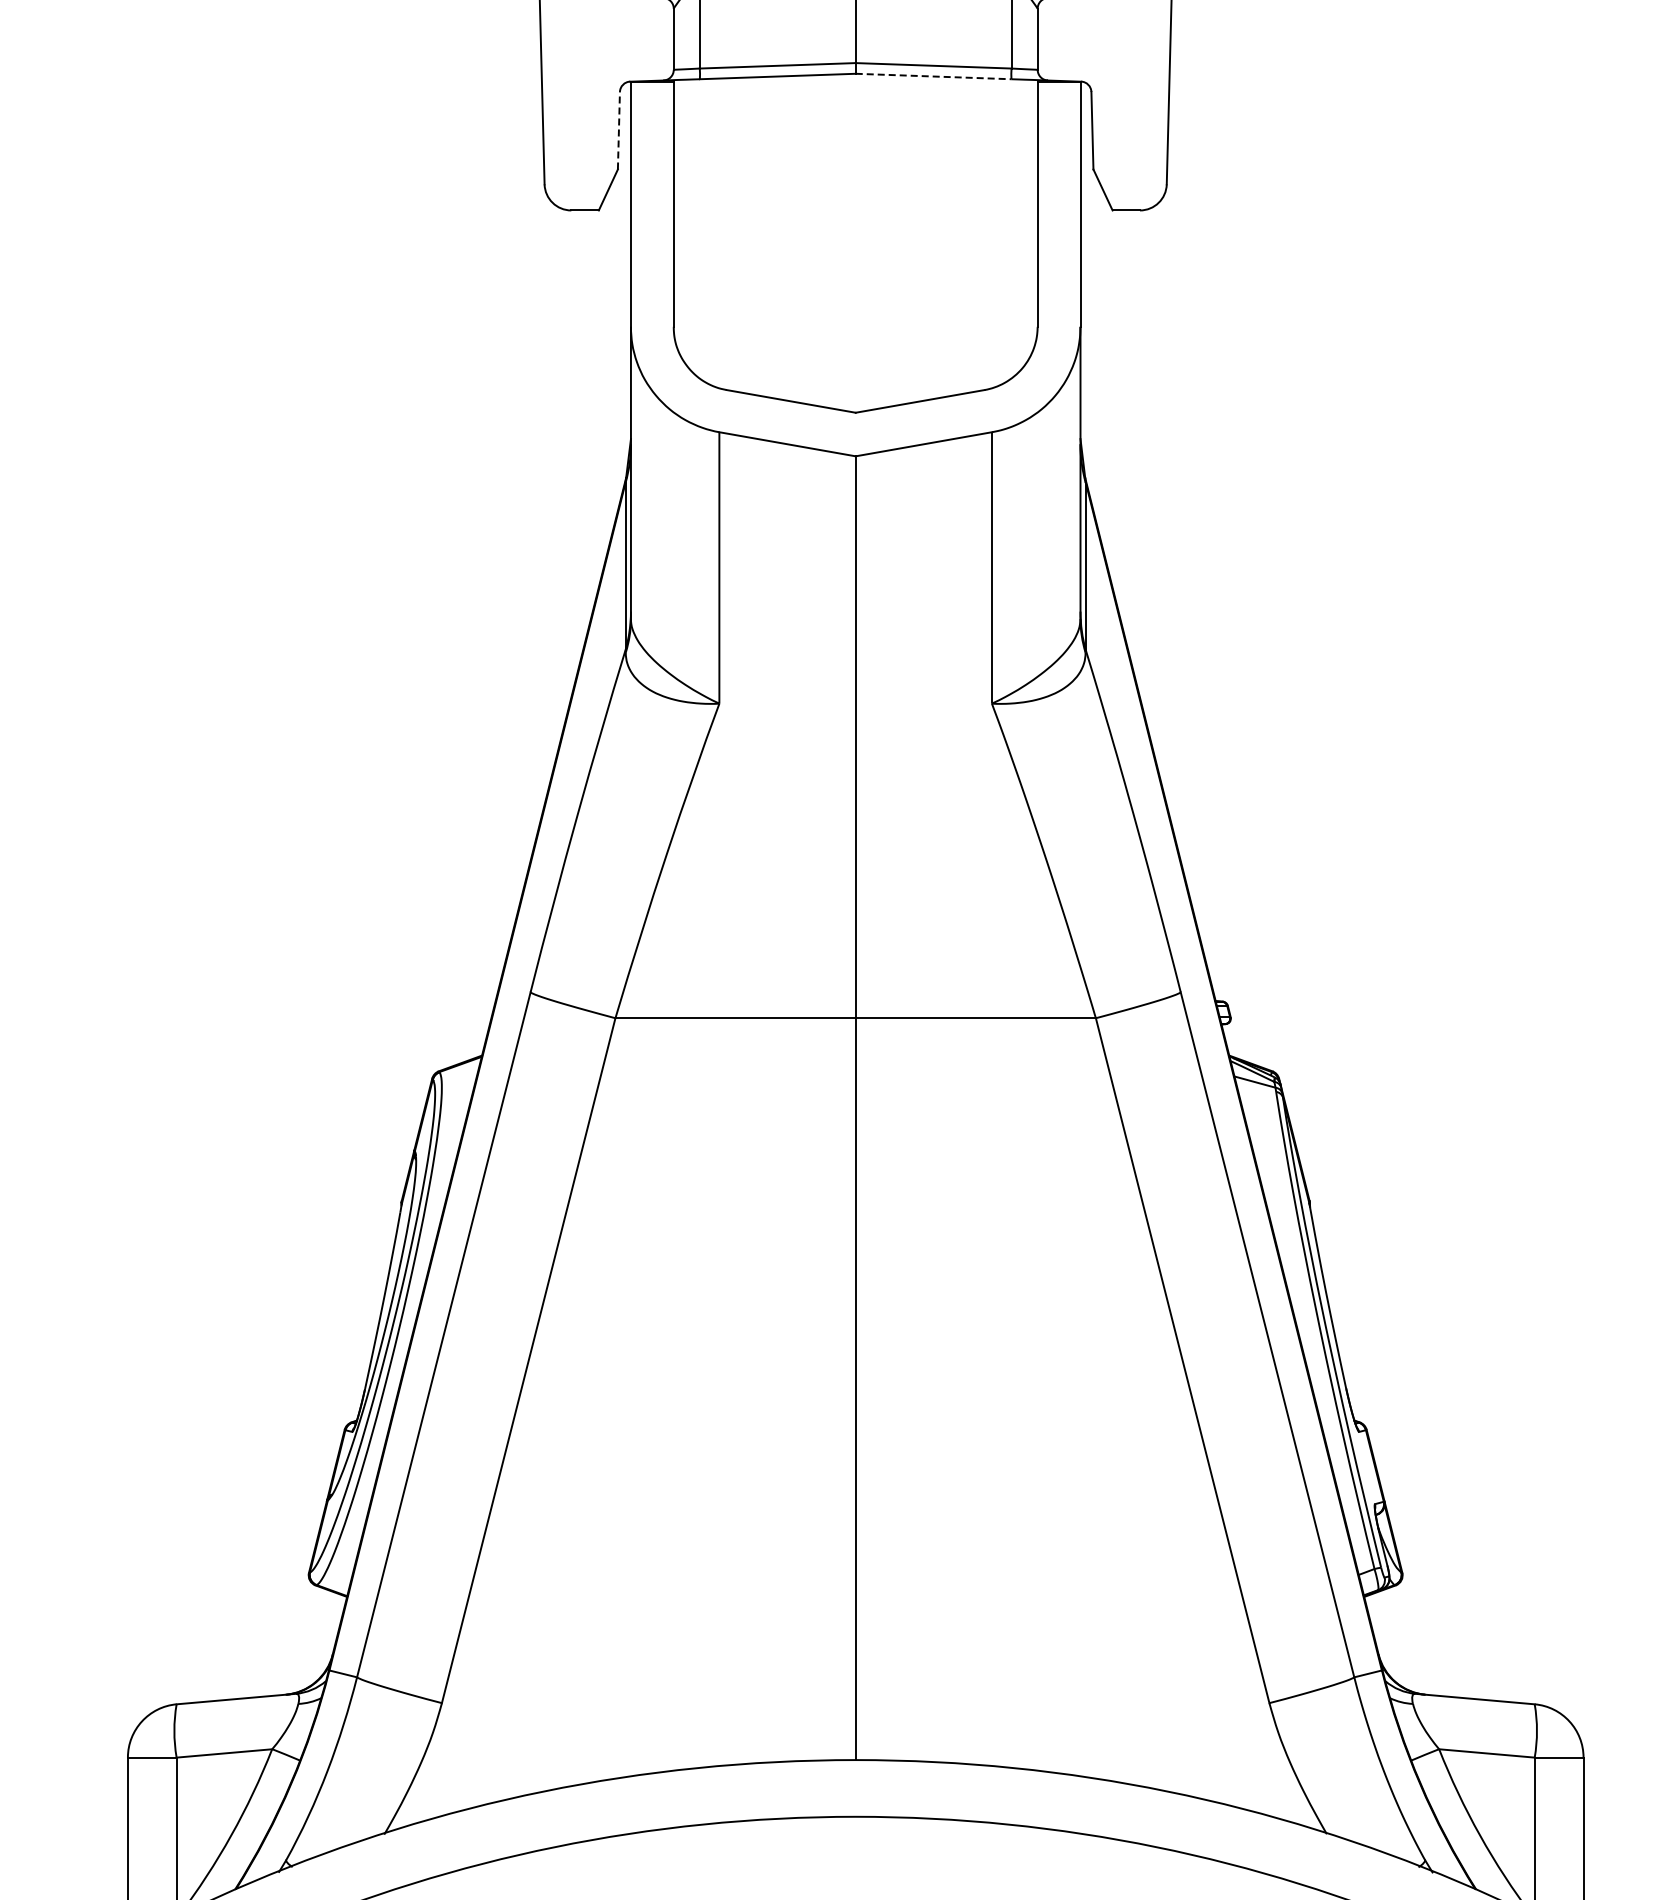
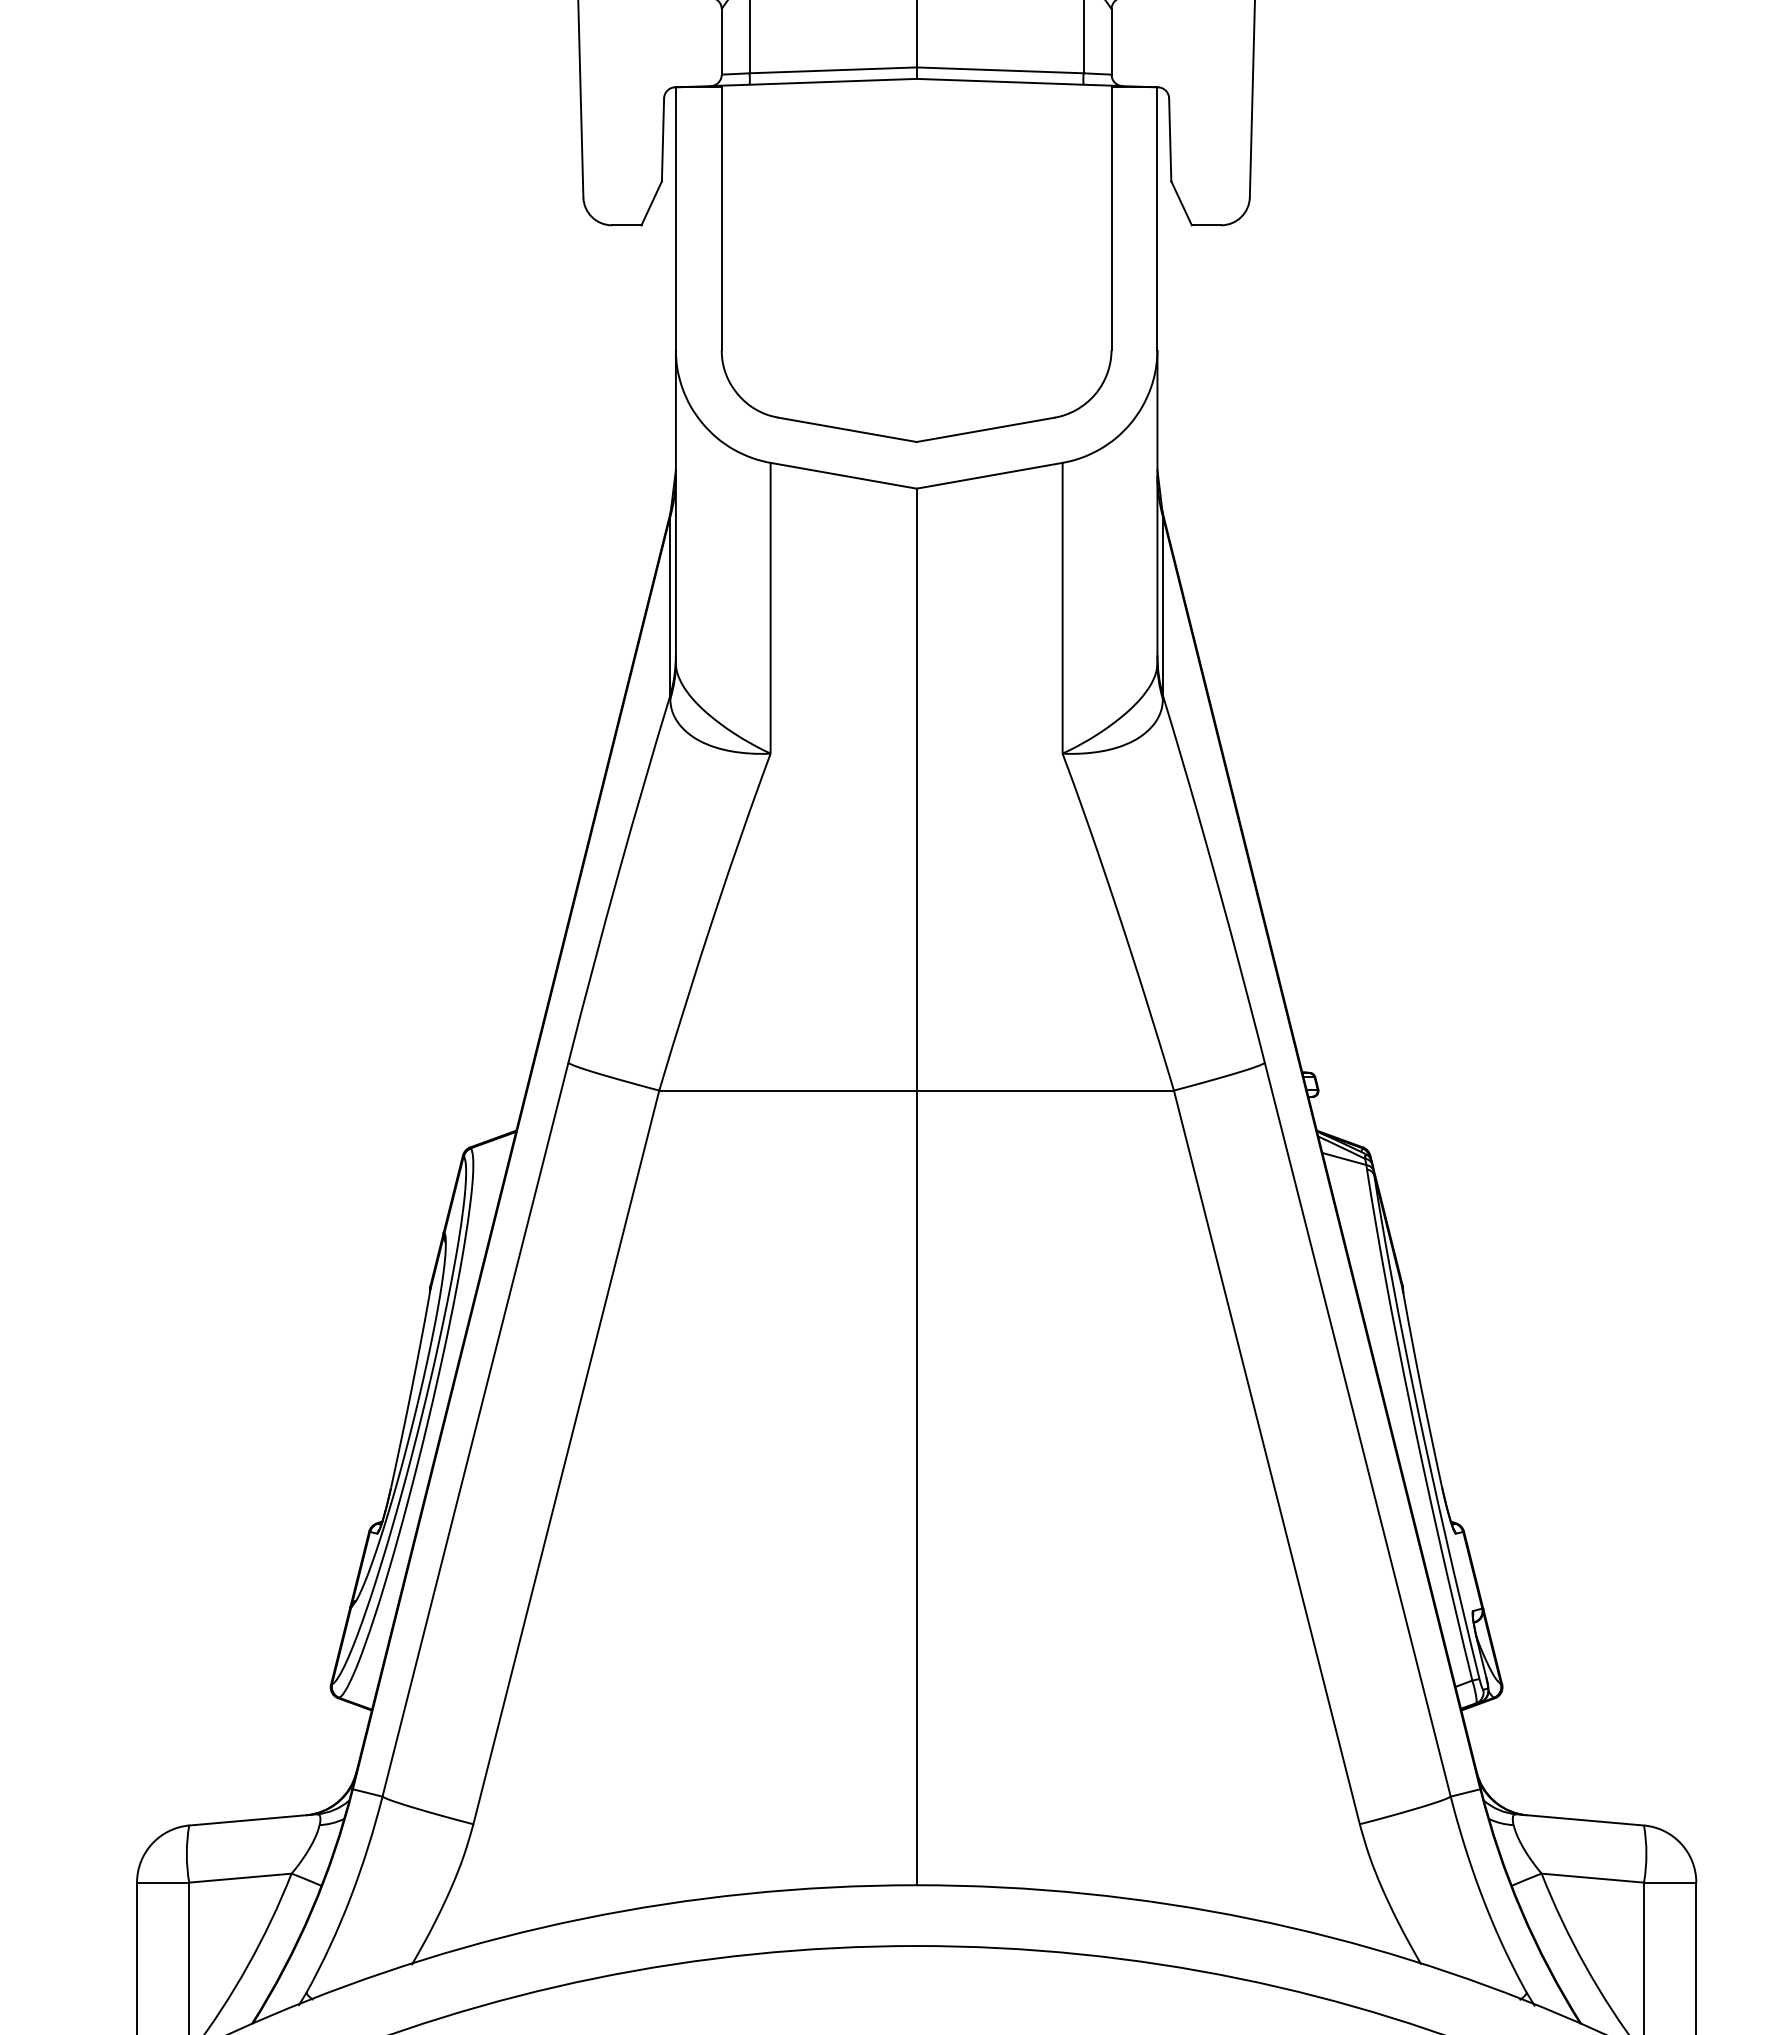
line: (933, 76) -> (999, 81), dashed -> solid
line: (618, 130) -> (662, 139), dashed -> solid

